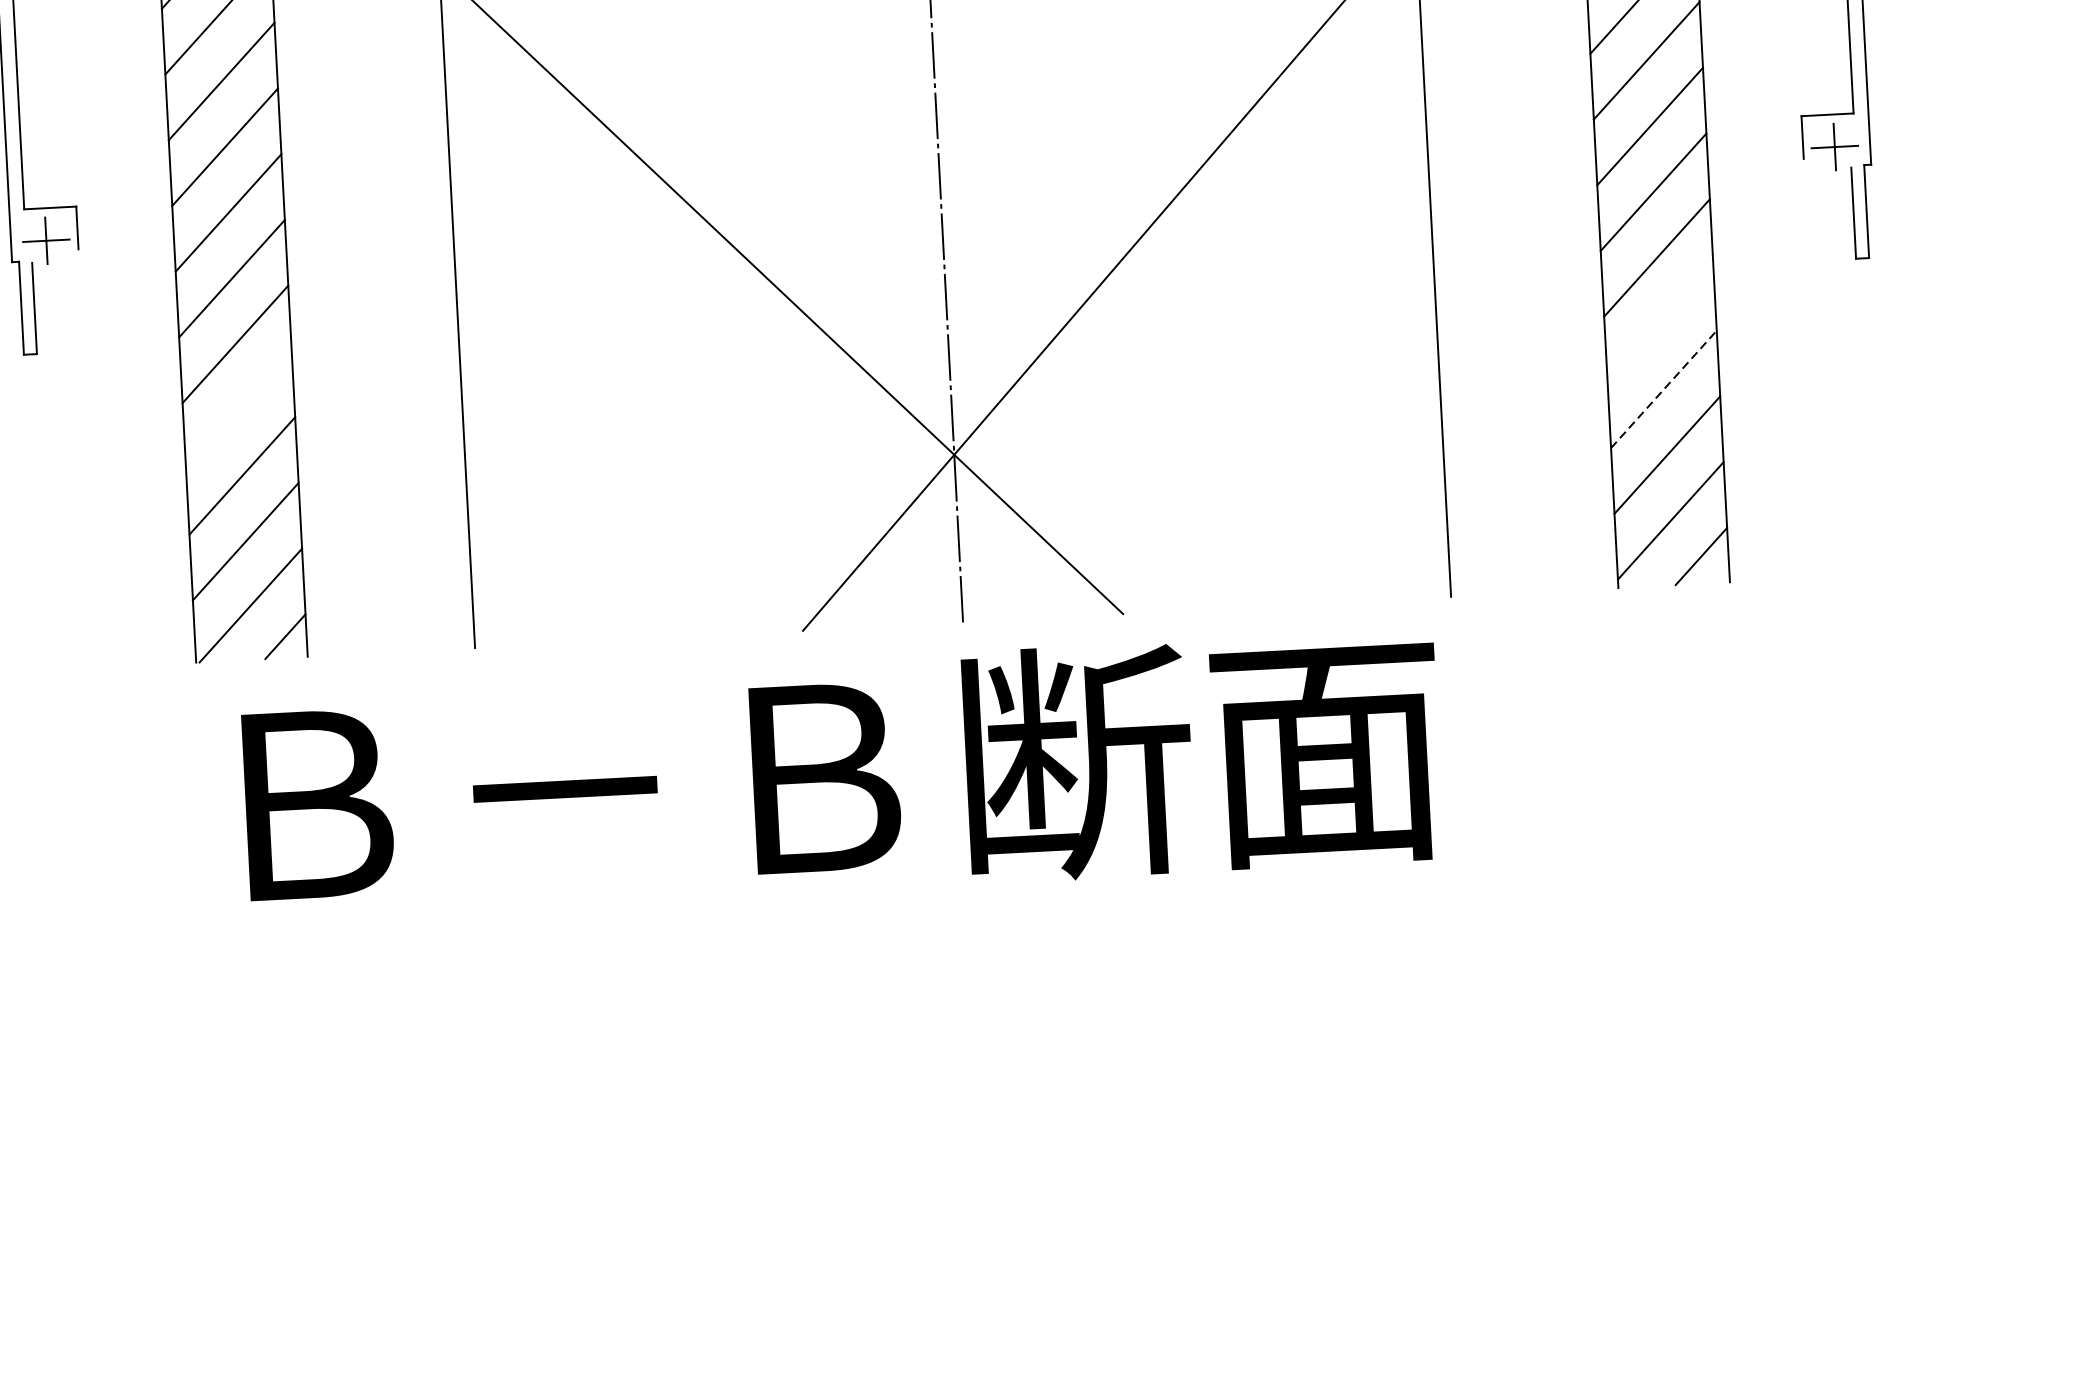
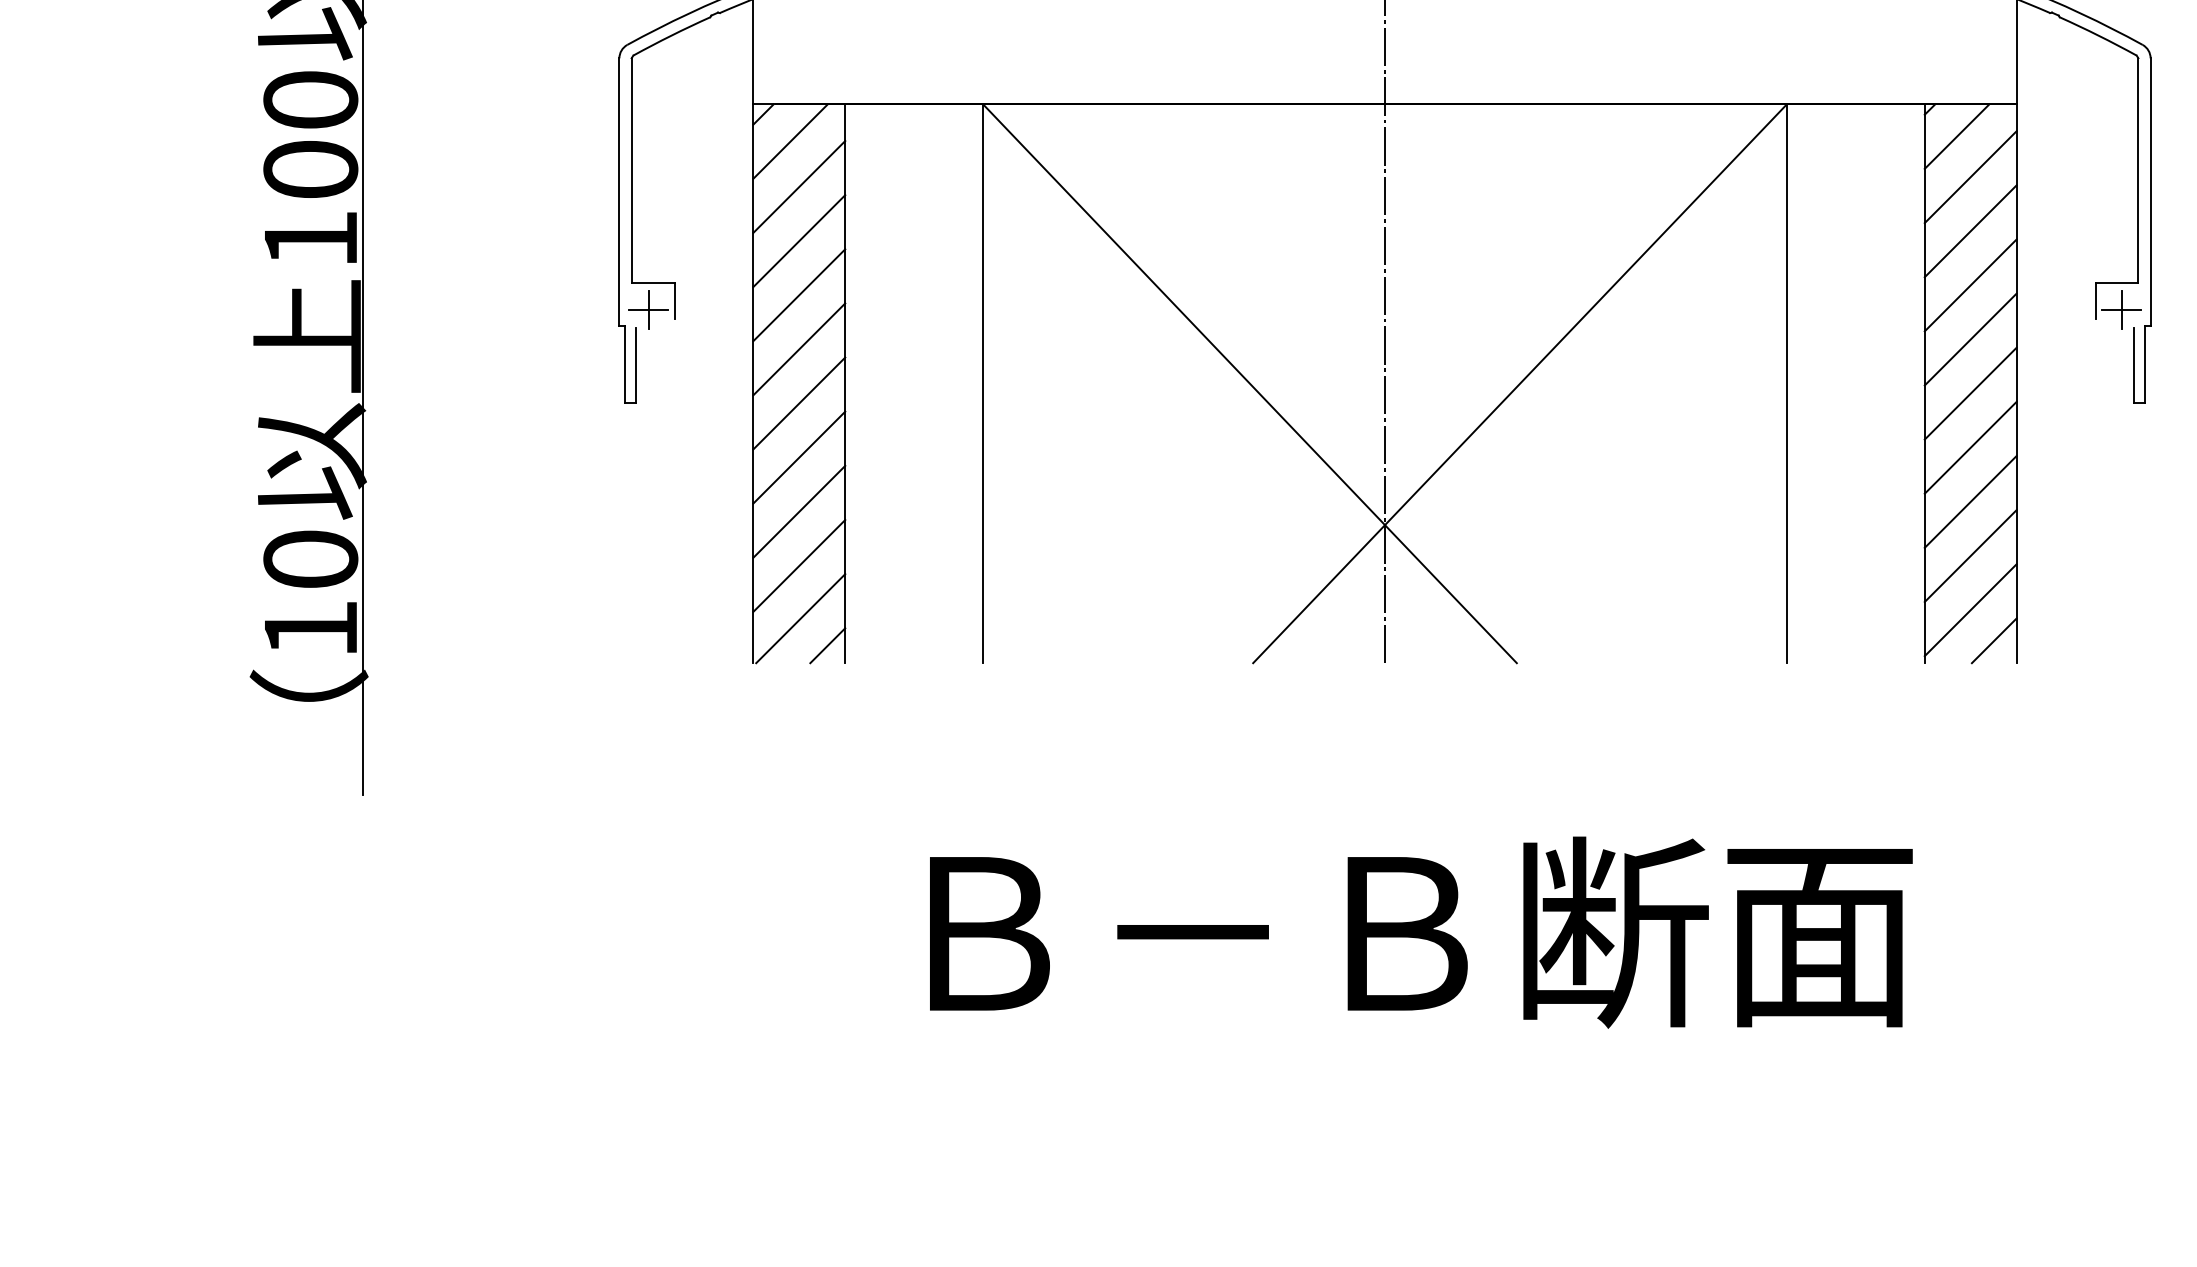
line: (1660, 323) -> (1970, 447), added
line: (1663, 388) -> (1970, 501), dashed -> solid
line: (239, 409) -> (799, 457), added
text: (842, 775) -> (1421, 932), moved

